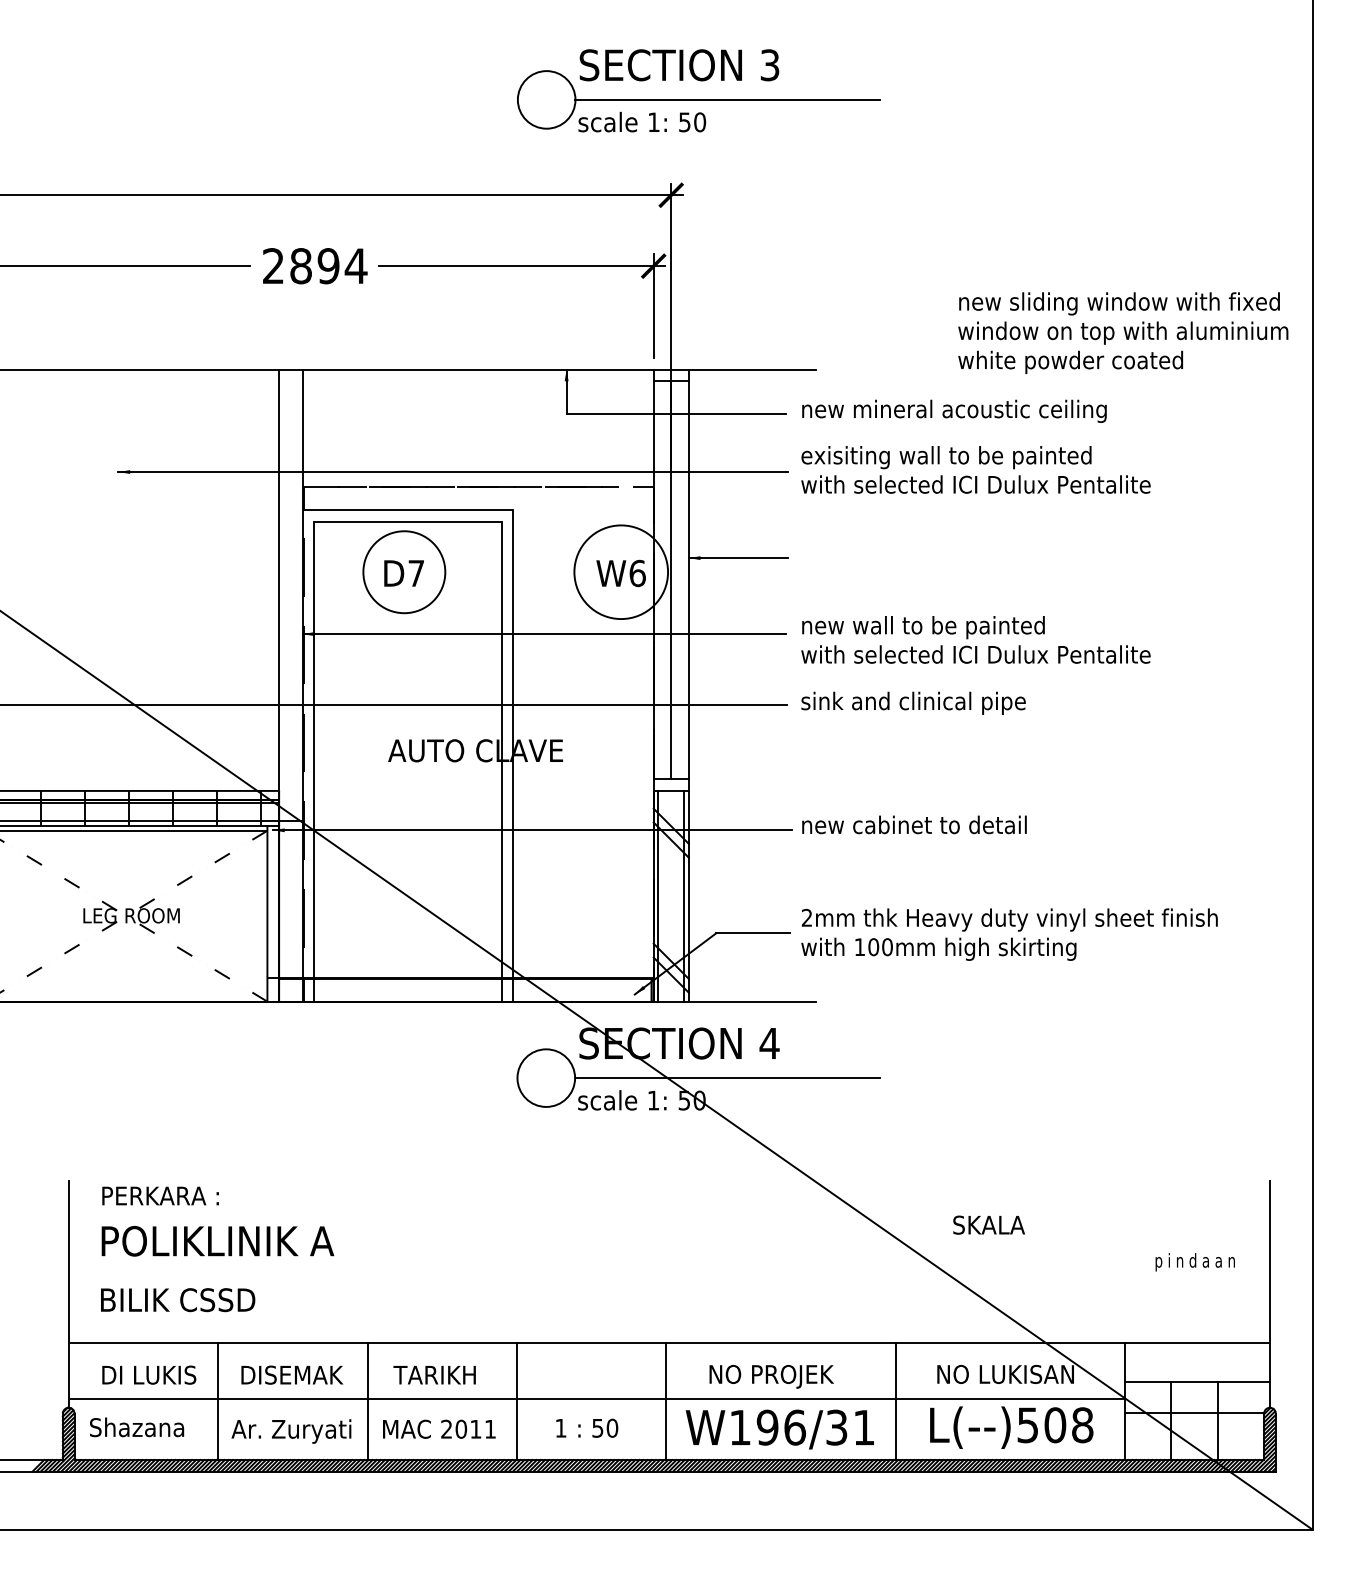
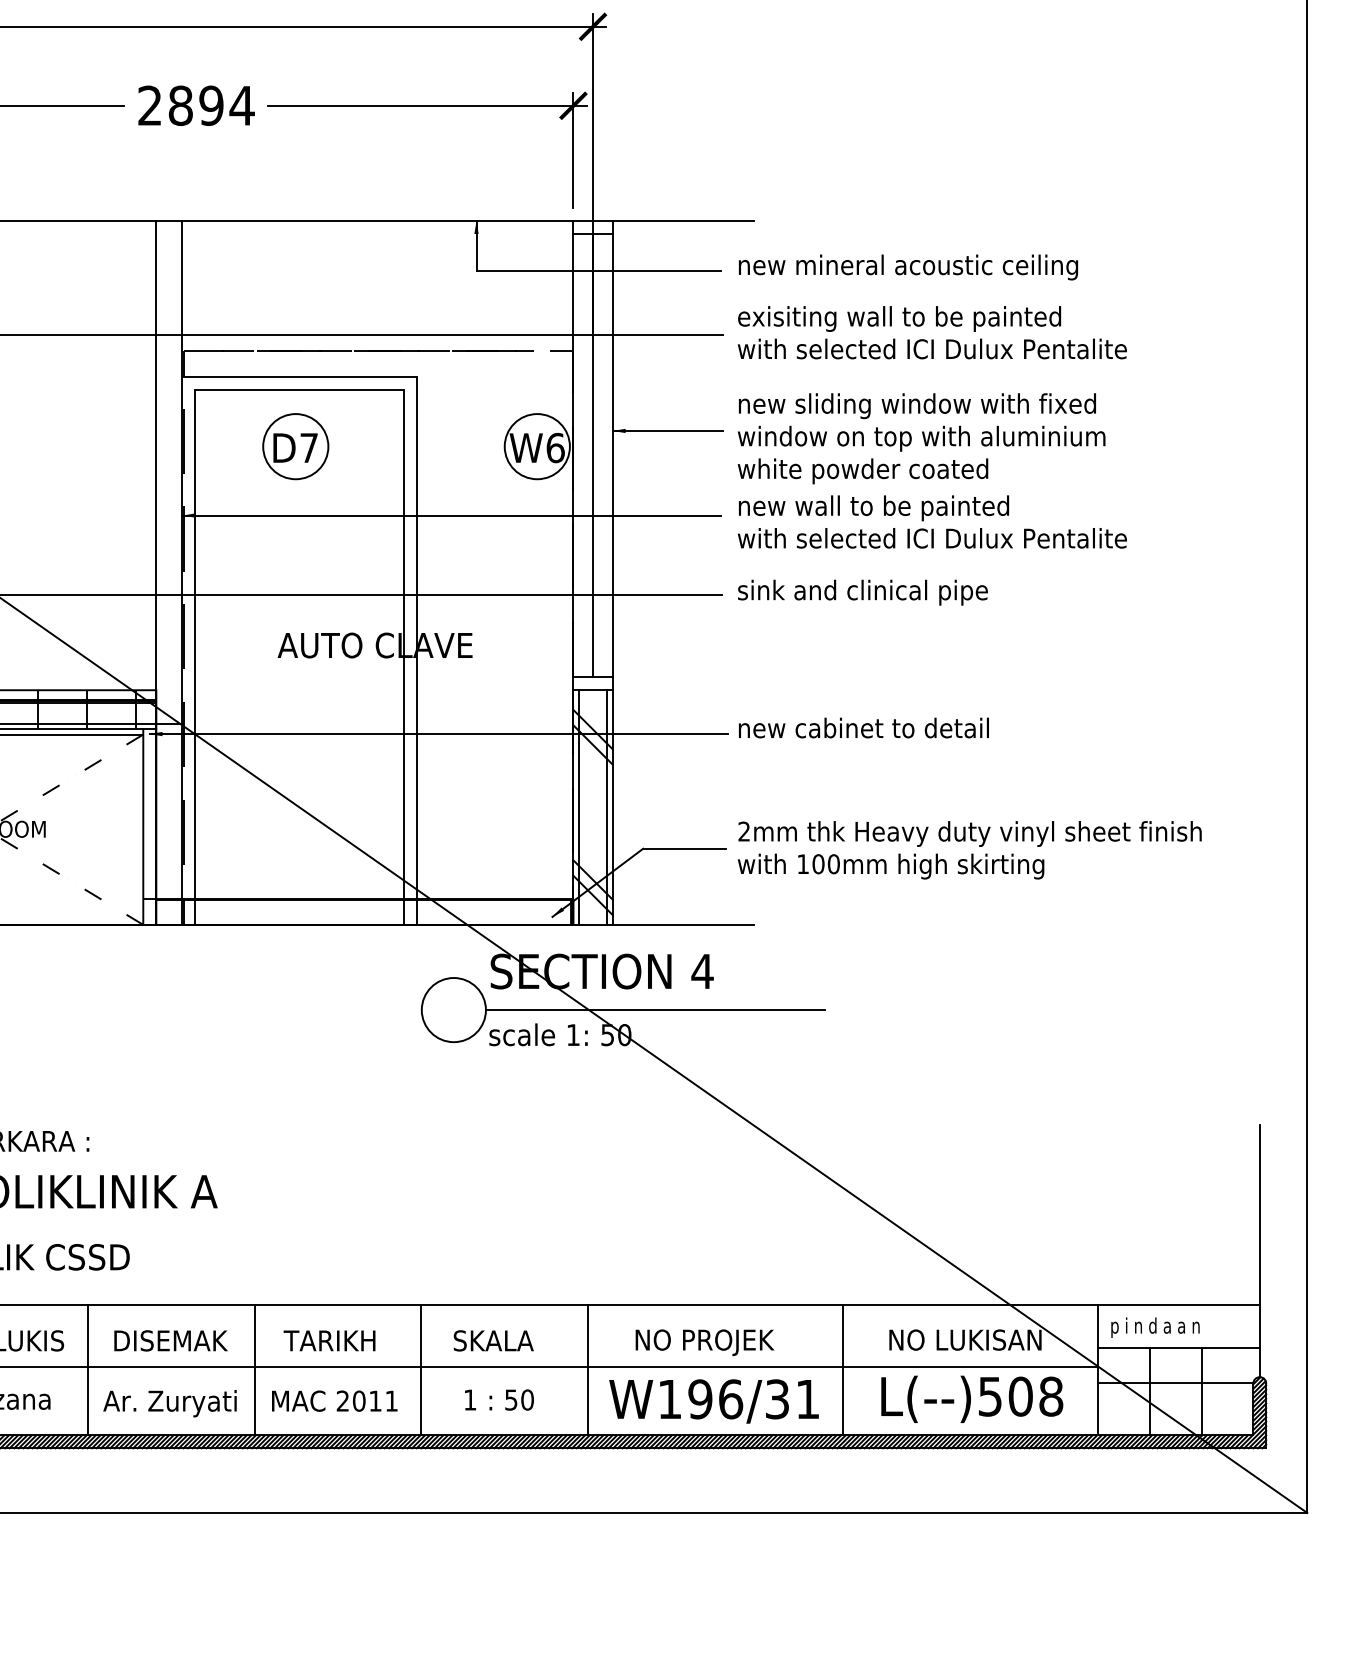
text: (1123, 332) -> (921, 438), moved
circle: (404, 571) -> (295, 445), size x0.71
circle: (620, 571) -> (536, 445), size x0.62
text: (988, 1224) -> (493, 1340), moved
text: (1194, 1262) -> (1154, 1327), moved

